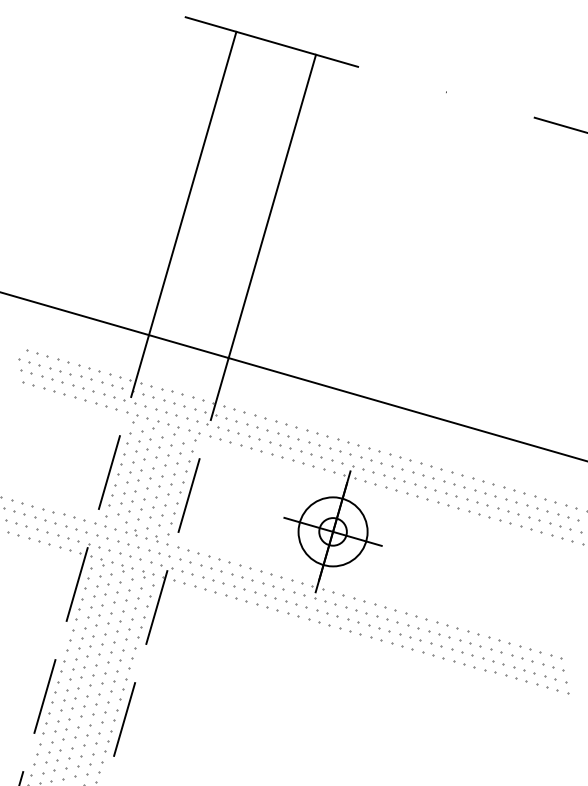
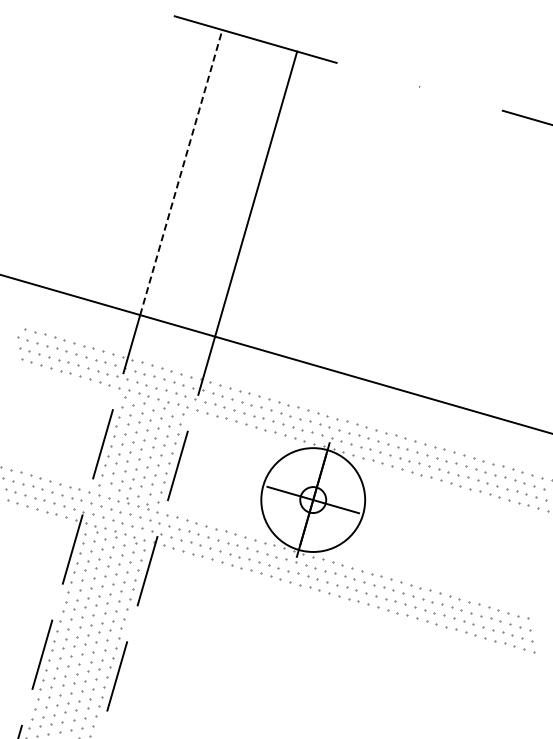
line: (192, 183) -> (181, 172), solid -> dashed
circle: (332, 531) -> (312, 499), size x1.6

